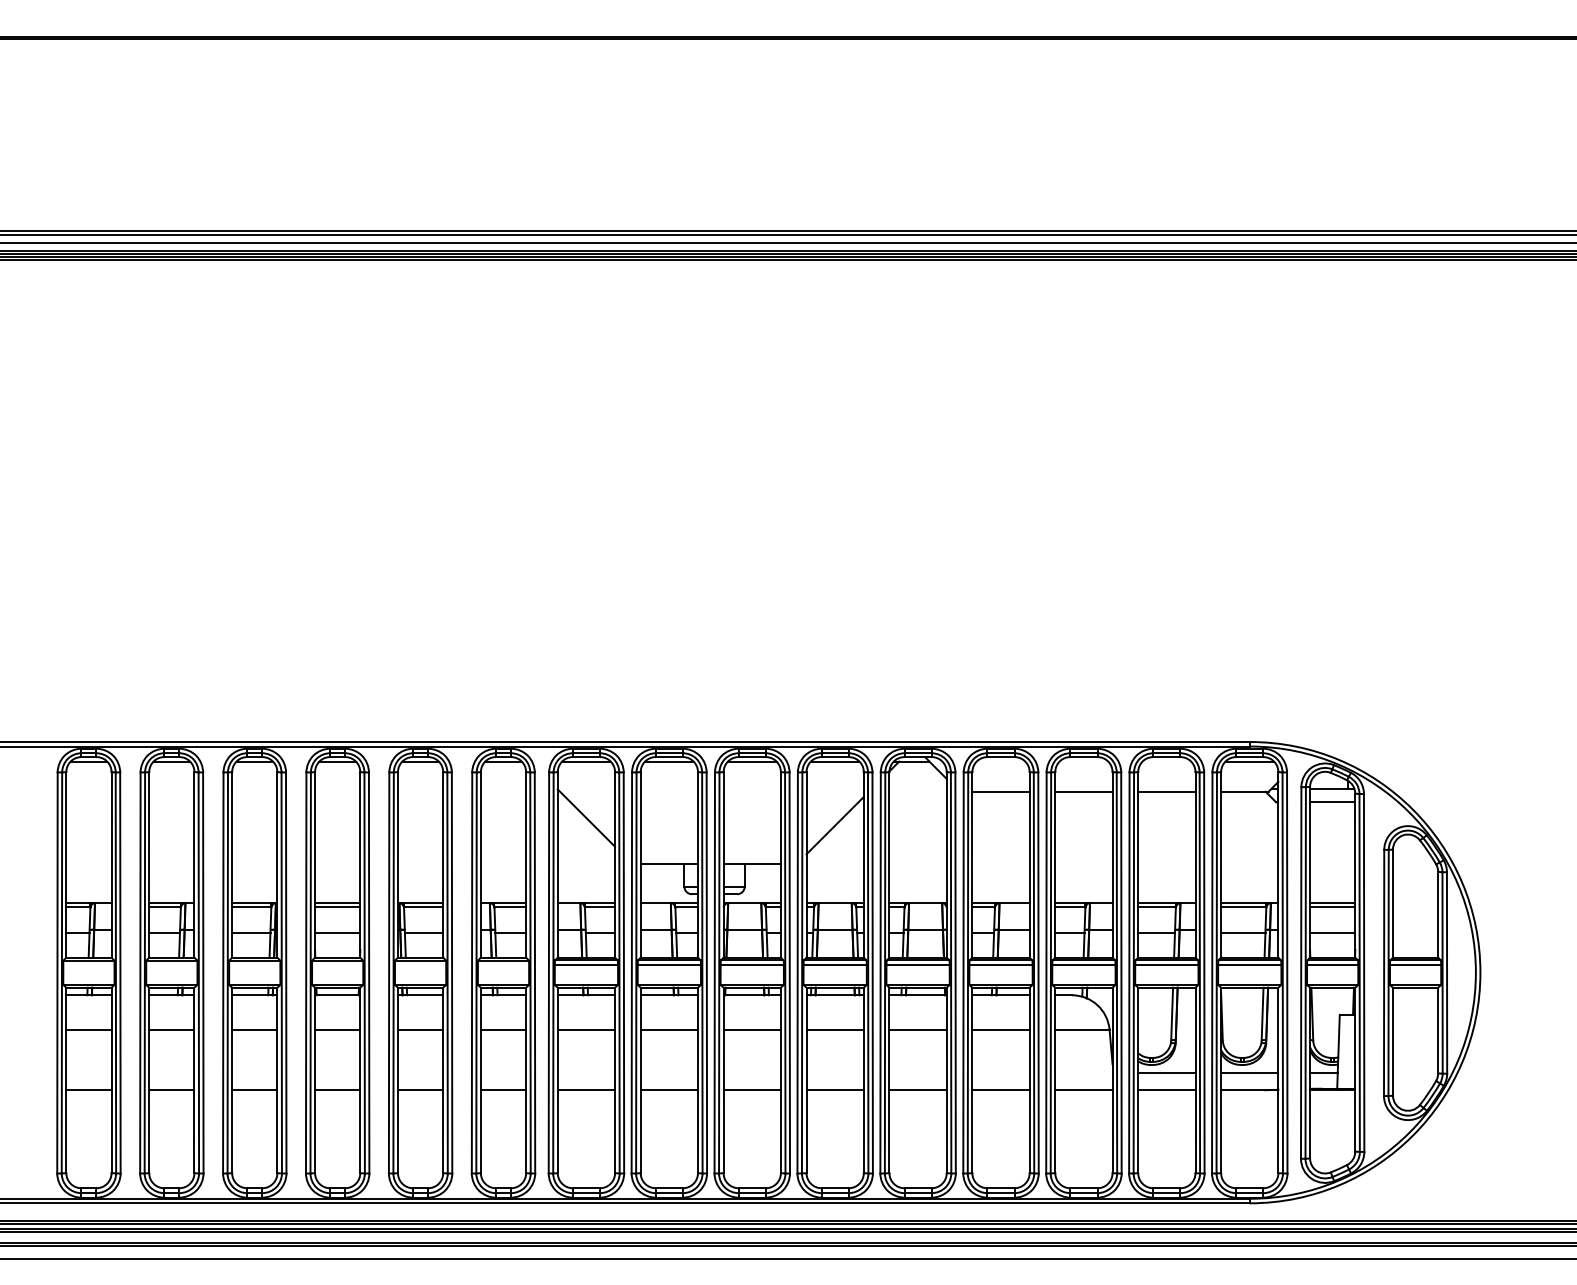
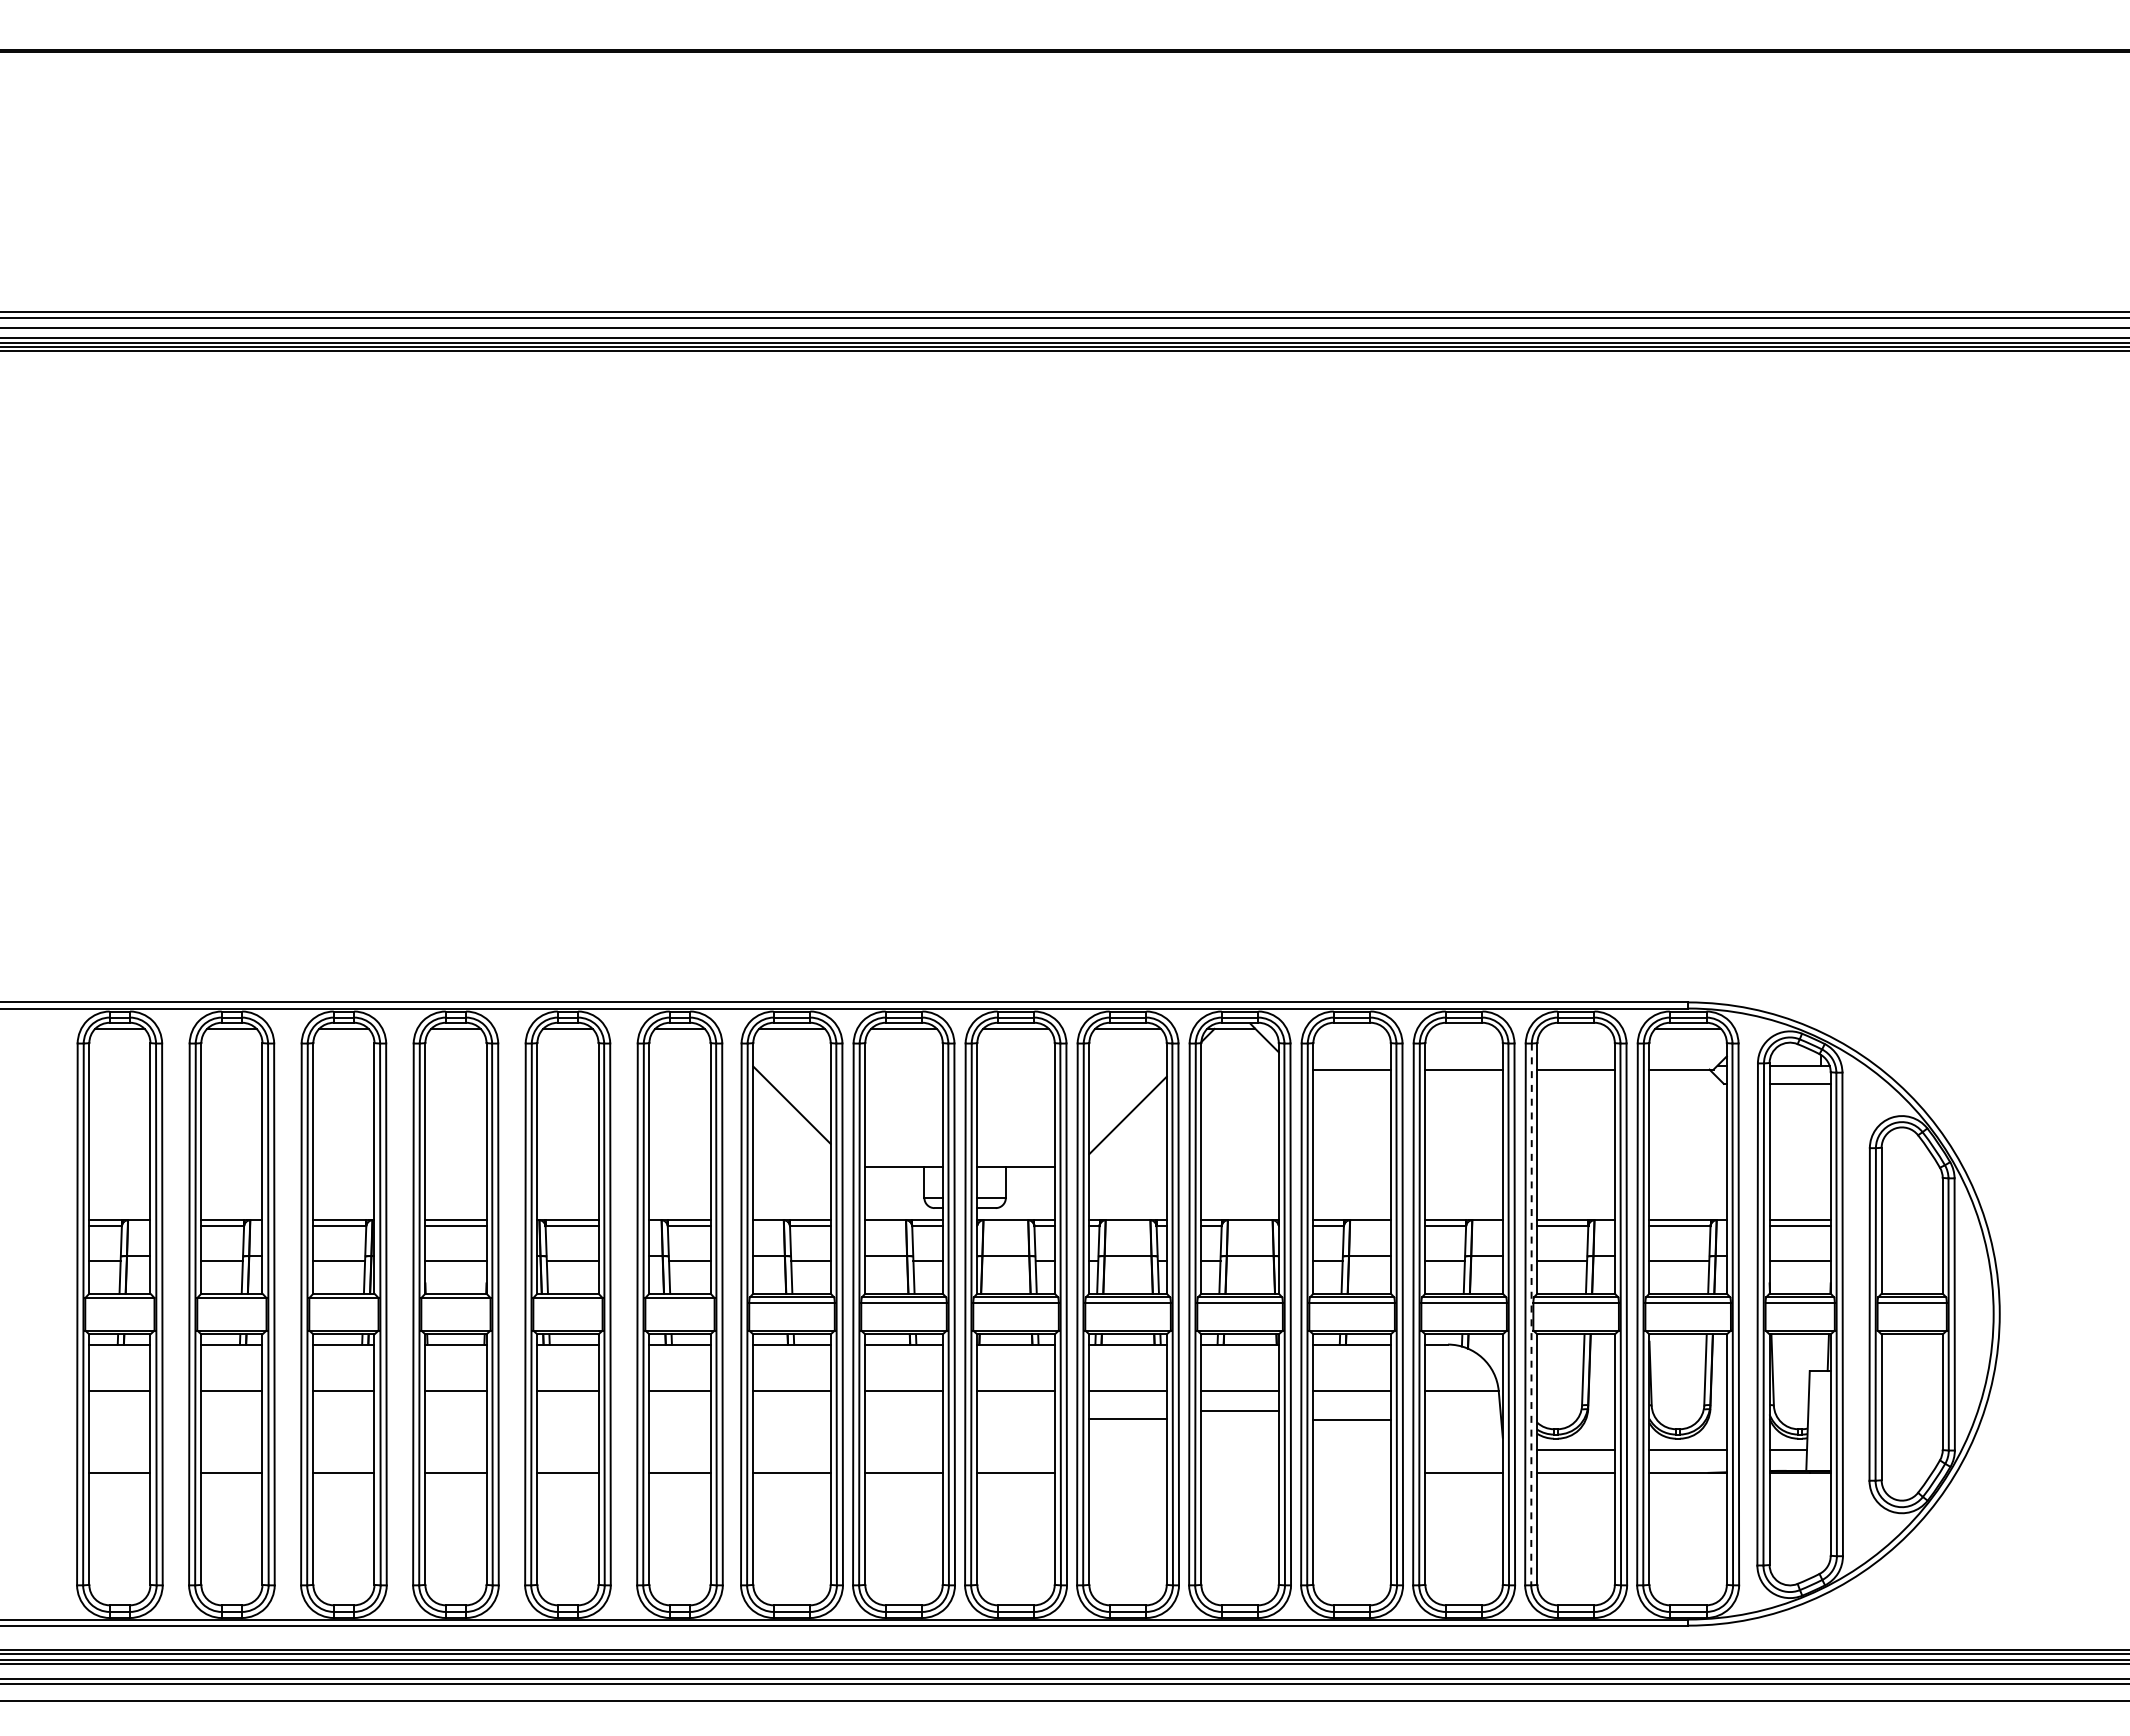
line: (1133, 972) -> (1531, 1314), solid -> dashed
line: (834, 1089) -> (1127, 1418), moved
line: (917, 1089) -> (1239, 1410), moved
line: (1000, 1089) -> (1351, 1419), moved

